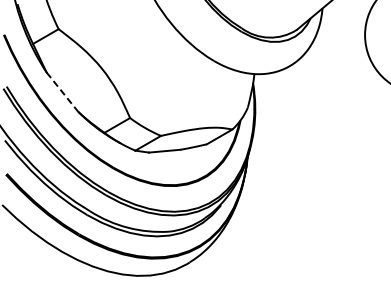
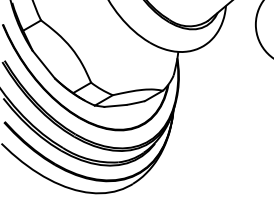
line: (62, 92) -> (43, 64), dashed -> solid

